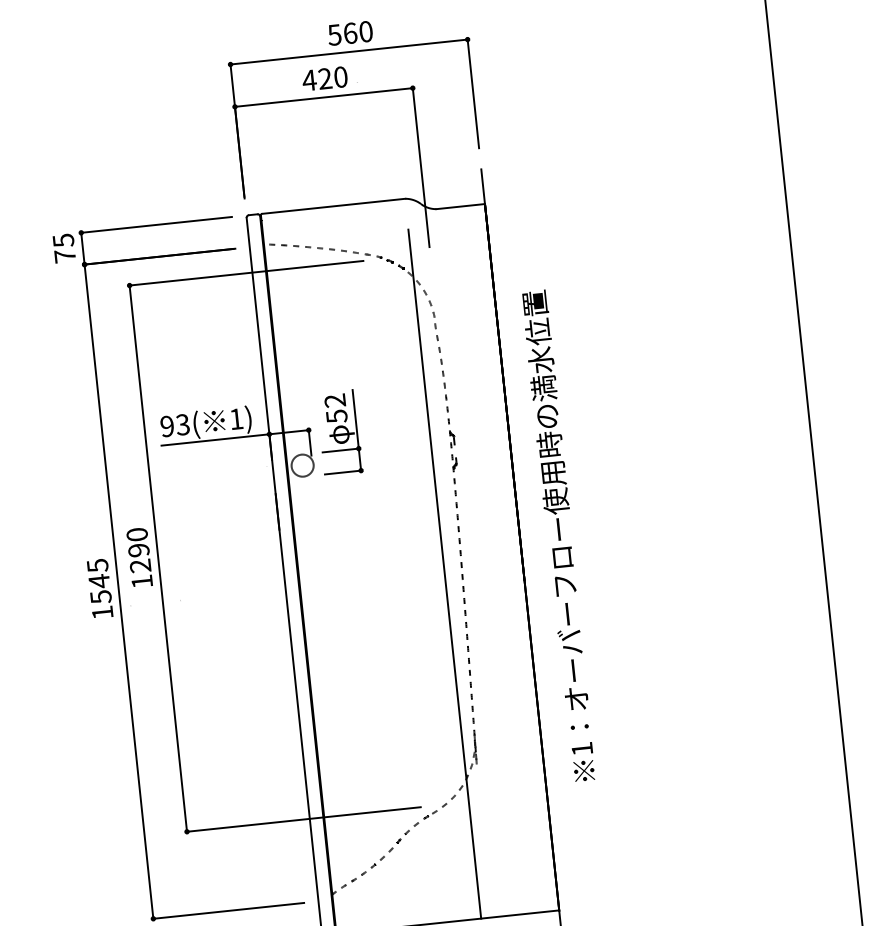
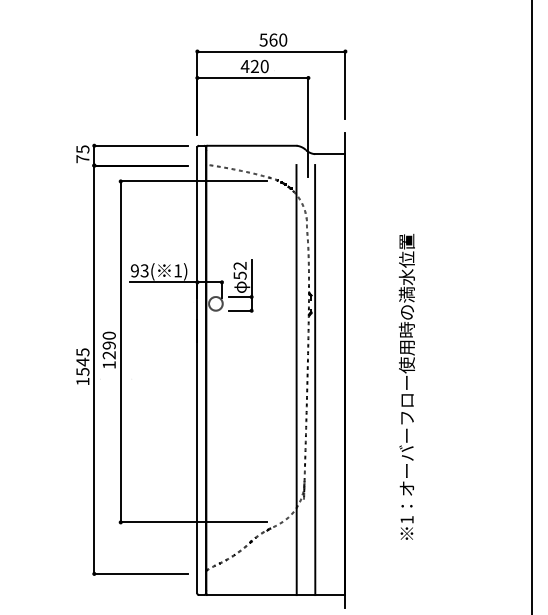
text: (558, 535) -> (406, 386), moved
line: (475, 571) -> (315, 380), added

